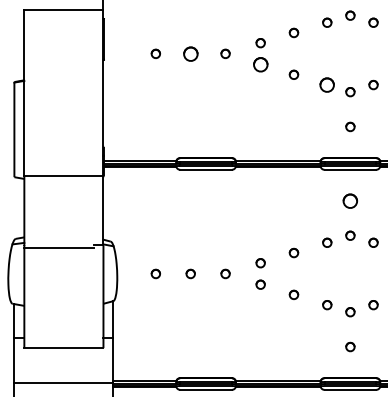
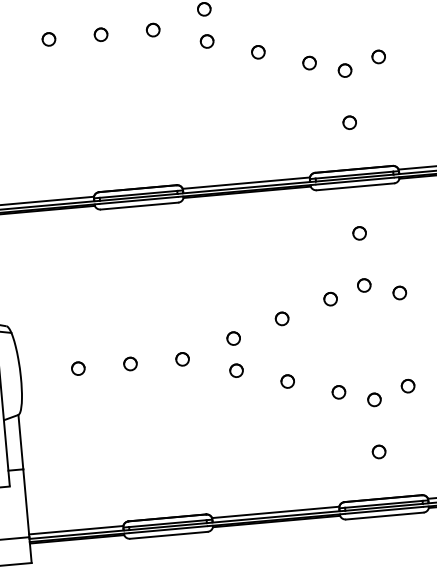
part: (190, 53) -> (100, 34), size x0.62
part: (260, 64) -> (206, 41), size x0.62
part: (327, 84) -> (309, 62), size x0.62
part: (350, 200) -> (359, 232), size x0.62

